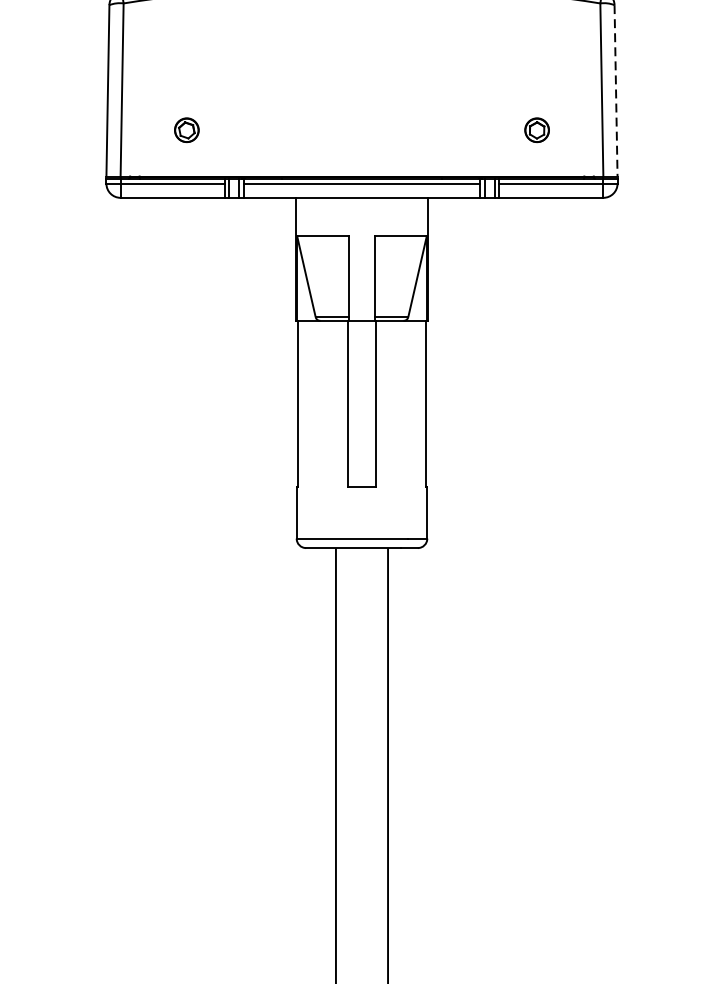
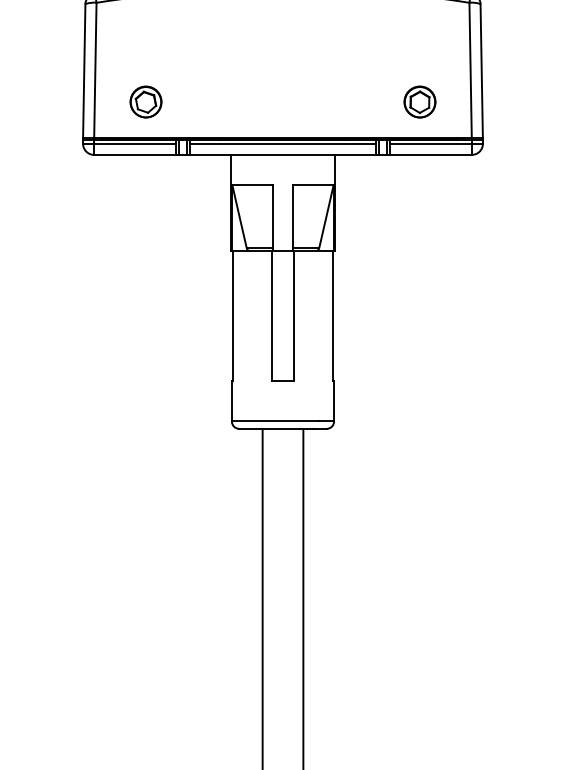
line: (615, 91) -> (481, 71), dashed -> solid
part: (186, 129) -> (145, 101), size x1.67
part: (536, 129) -> (419, 101), size x1.67

